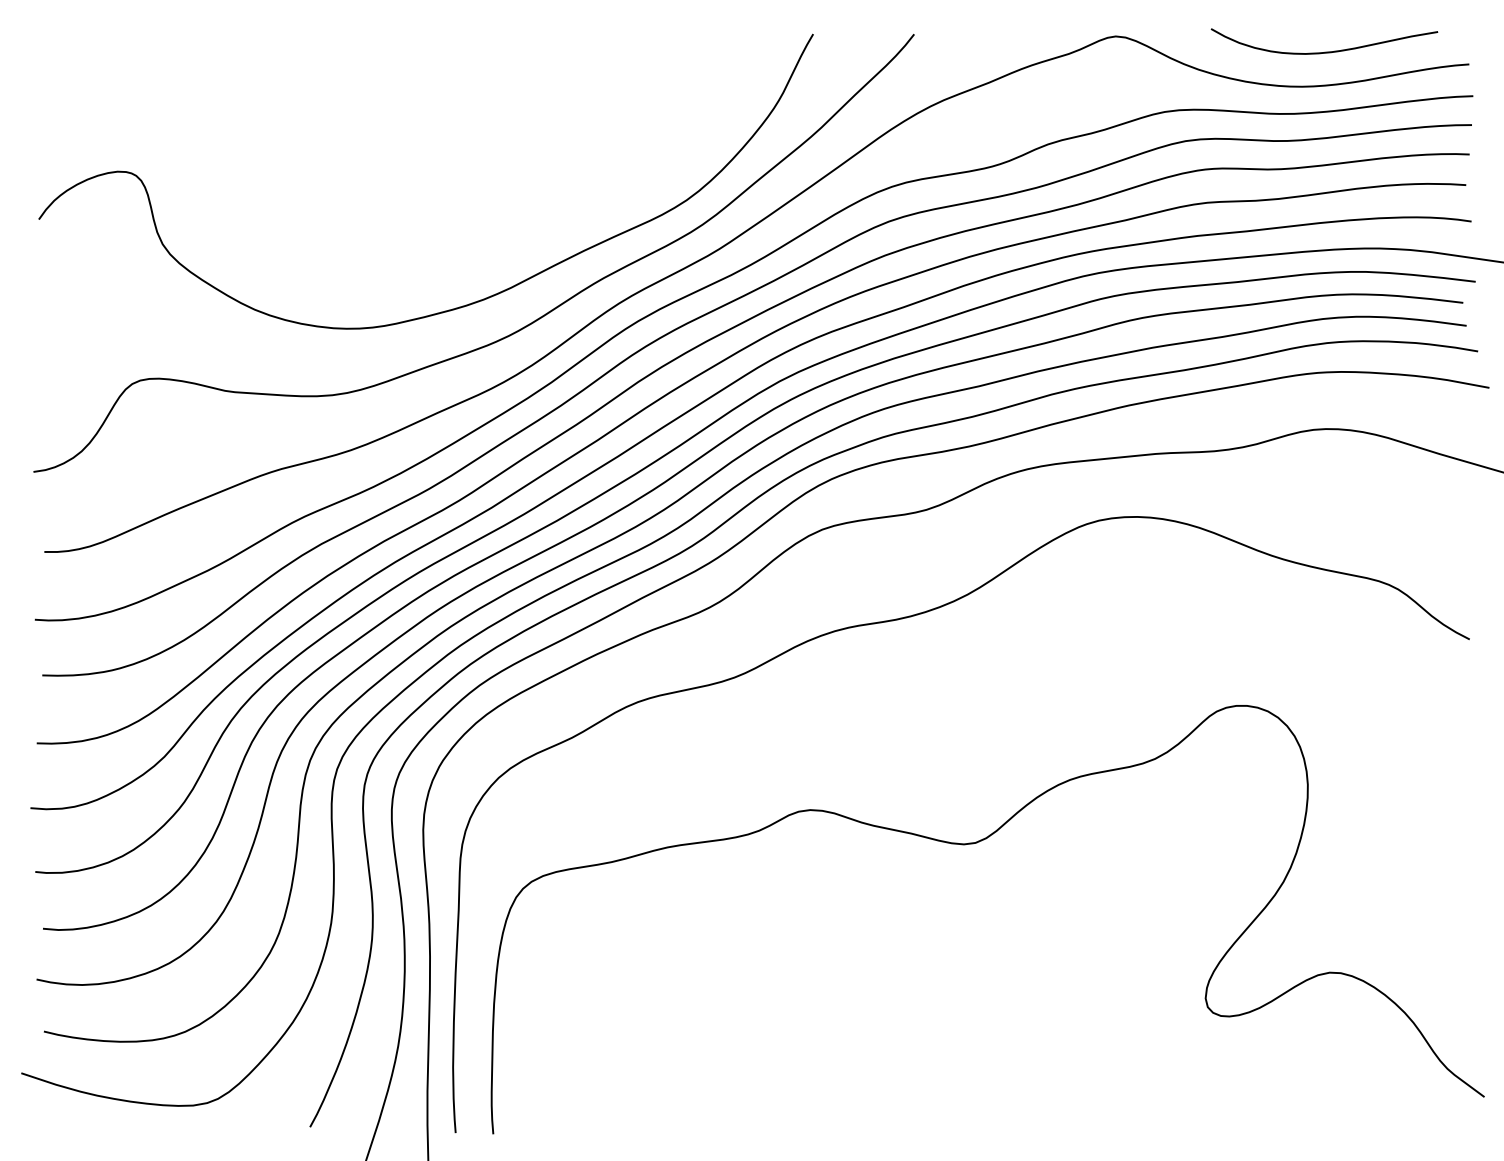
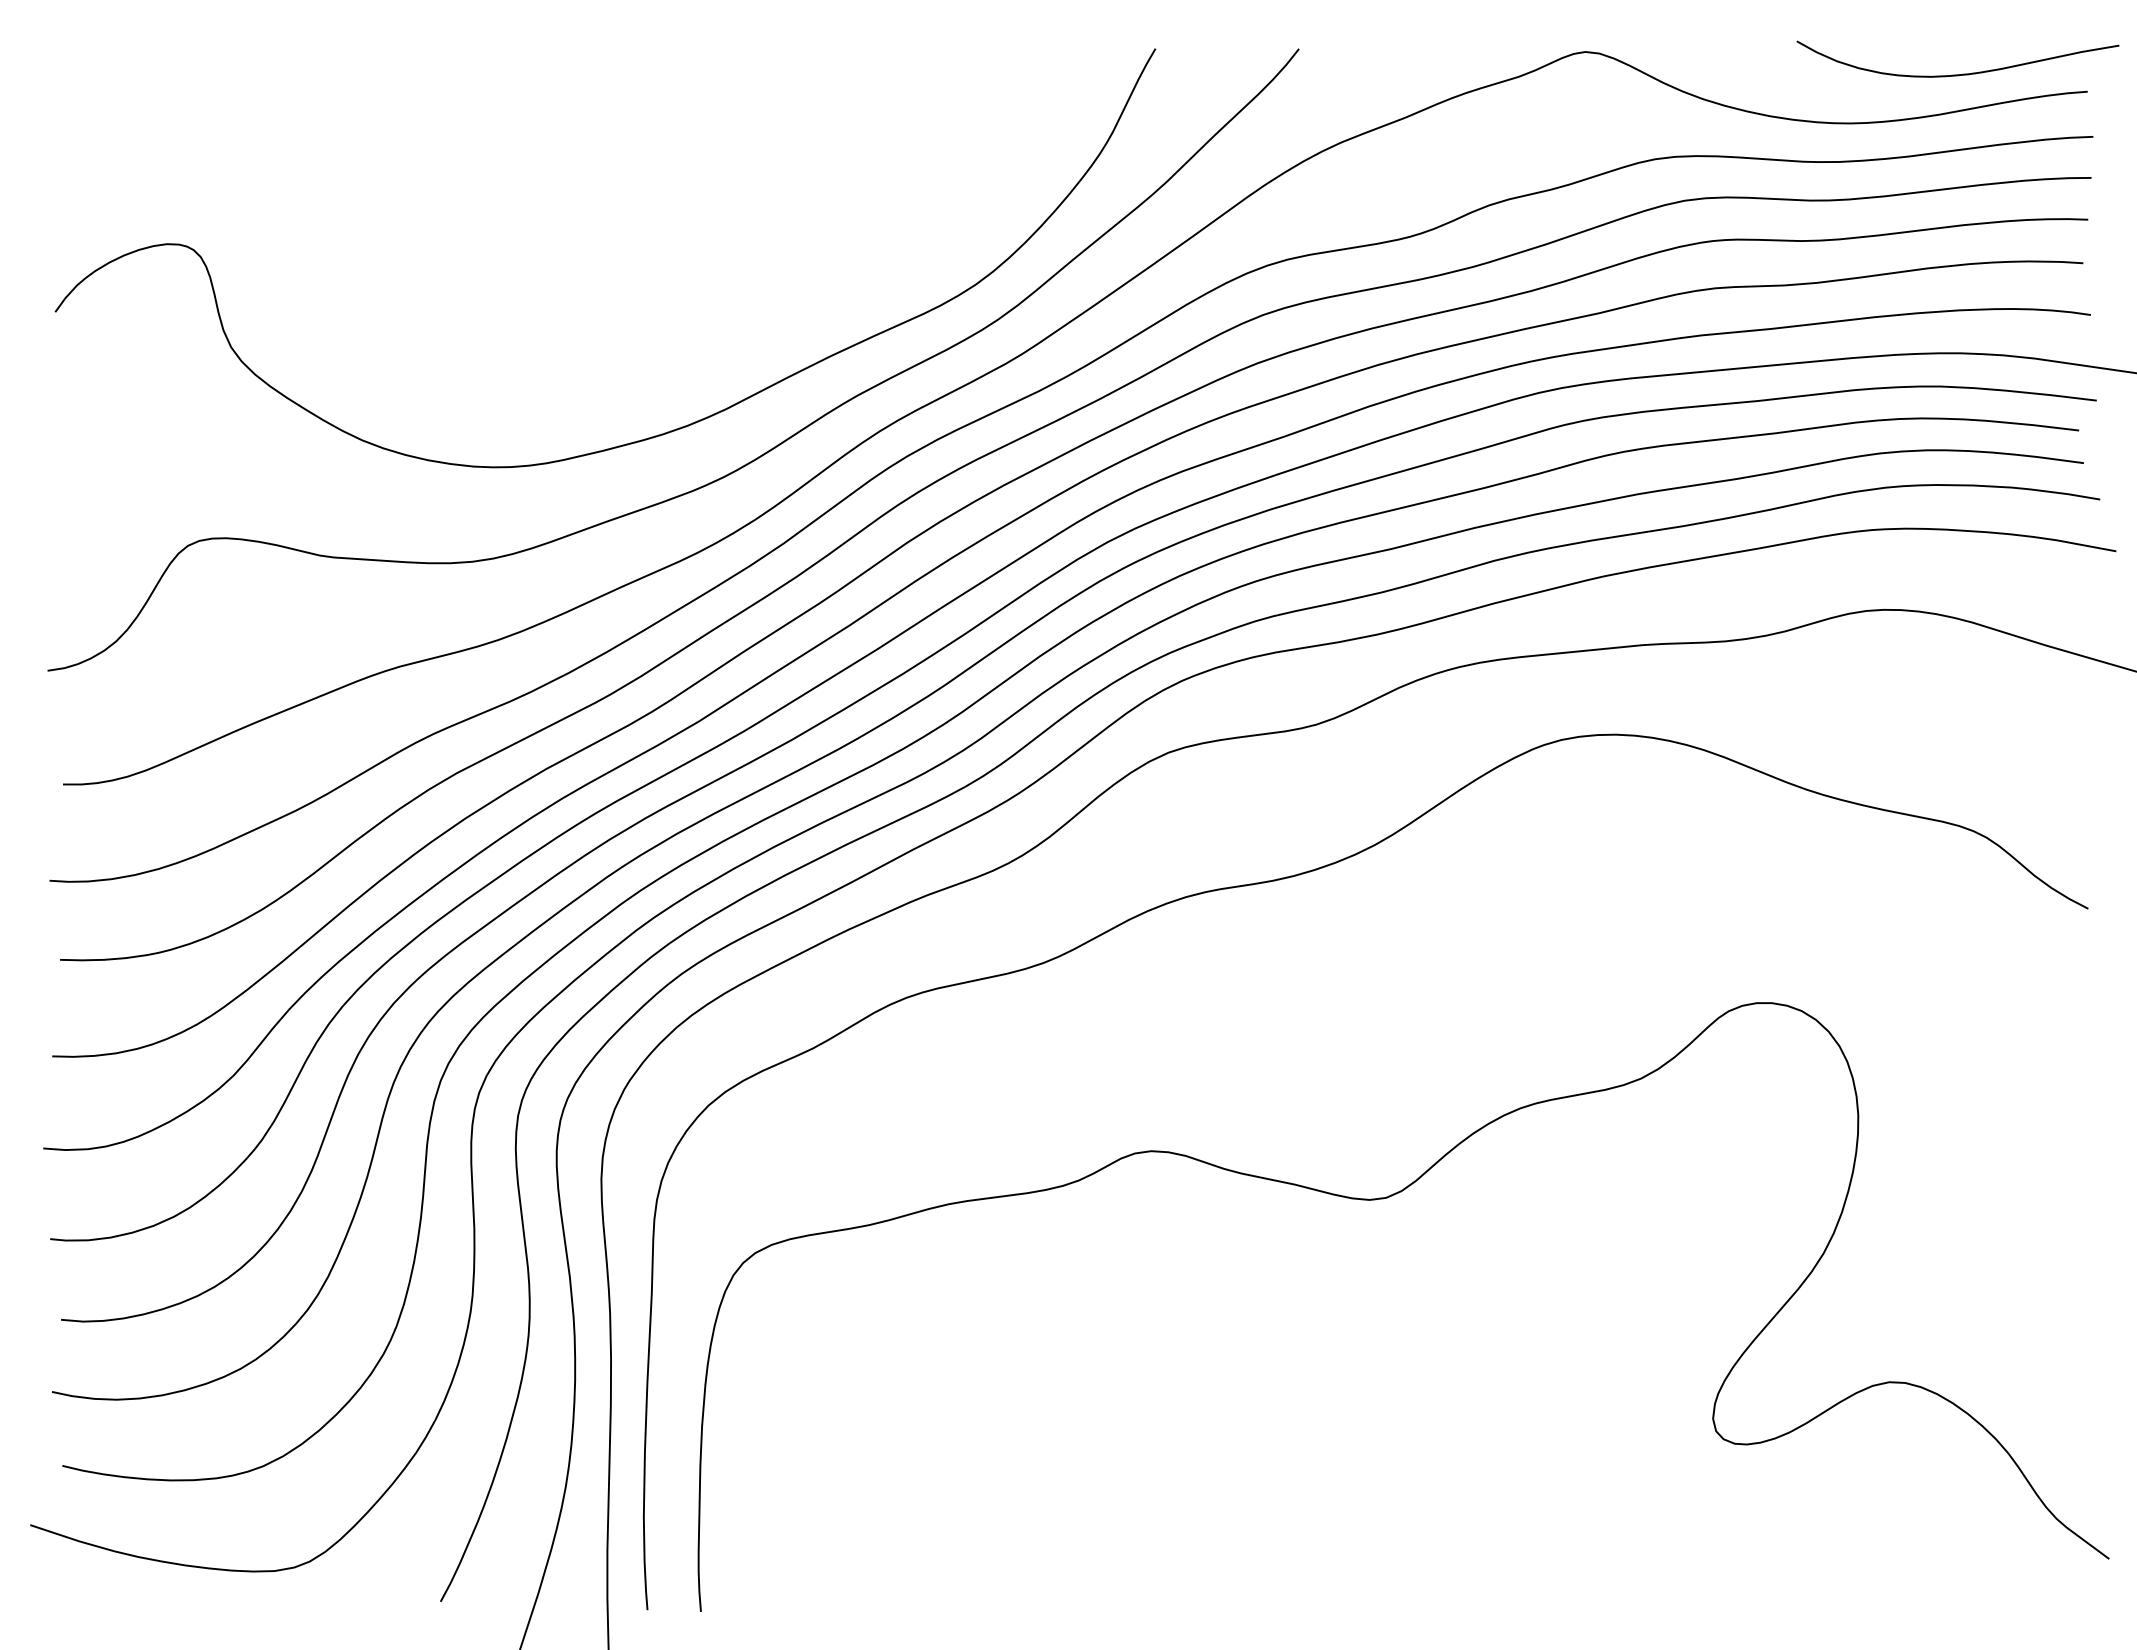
curve: (1327, 51) -> (1962, 73), moved

